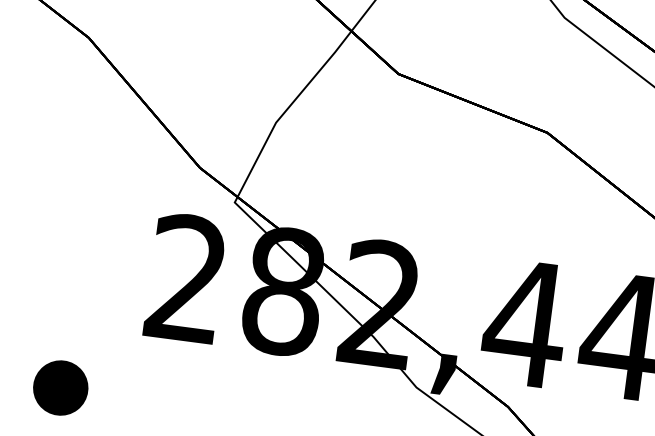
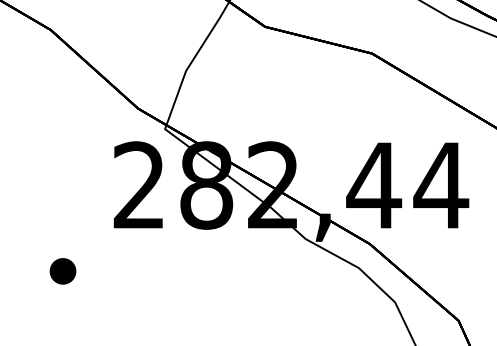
part: (59, 388) -> (62, 271), size x0.7

